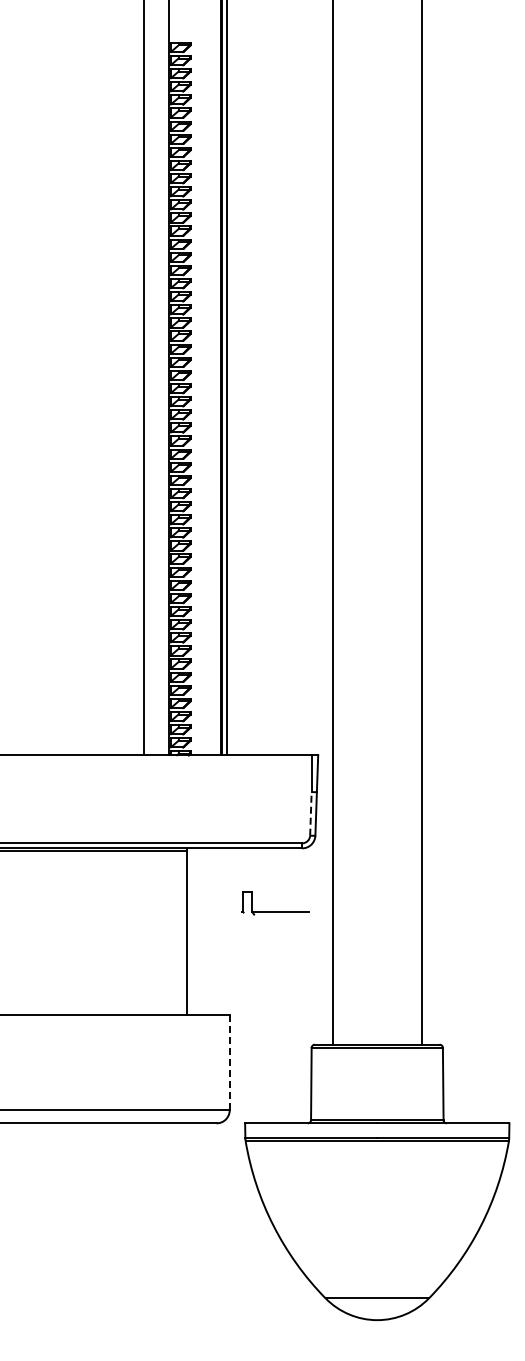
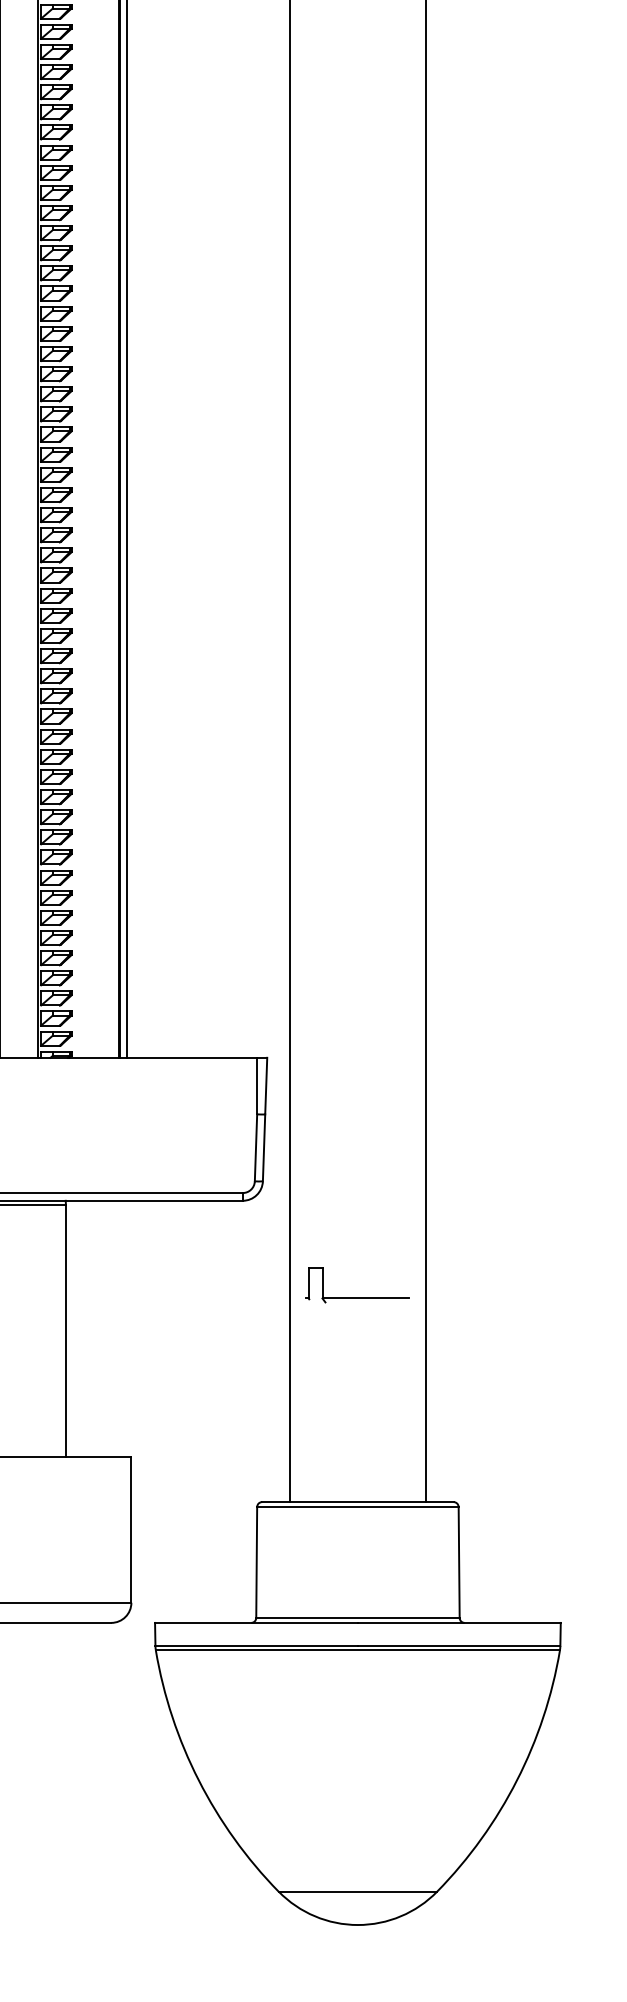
line: (310, 813) -> (255, 1147), dashed -> solid
part: (275, 911) -> (358, 1297), moved
line: (229, 1062) -> (131, 1529), dashed -> solid

